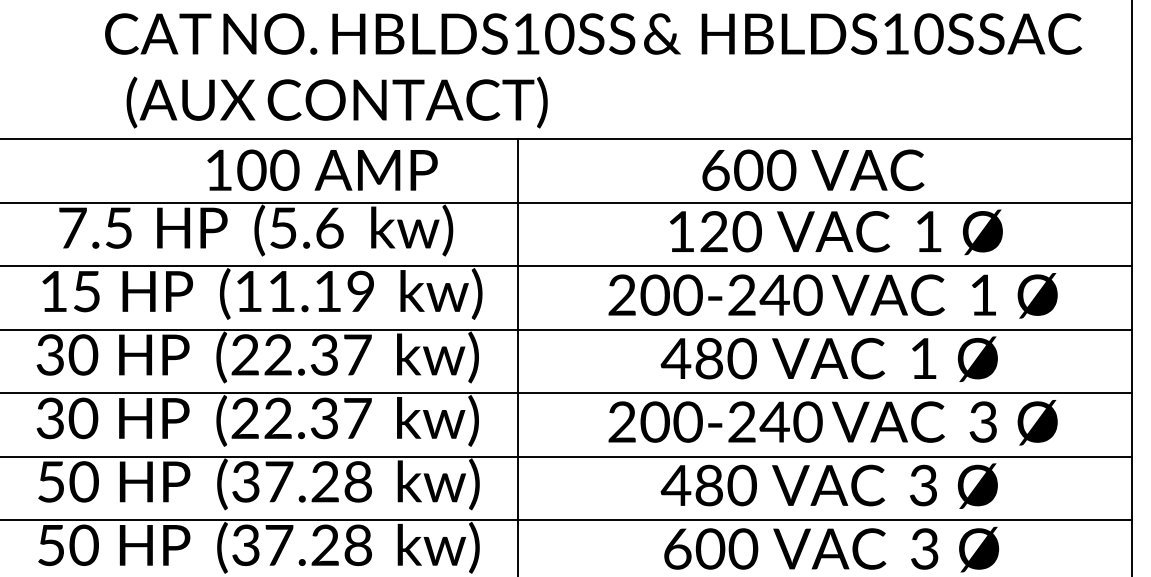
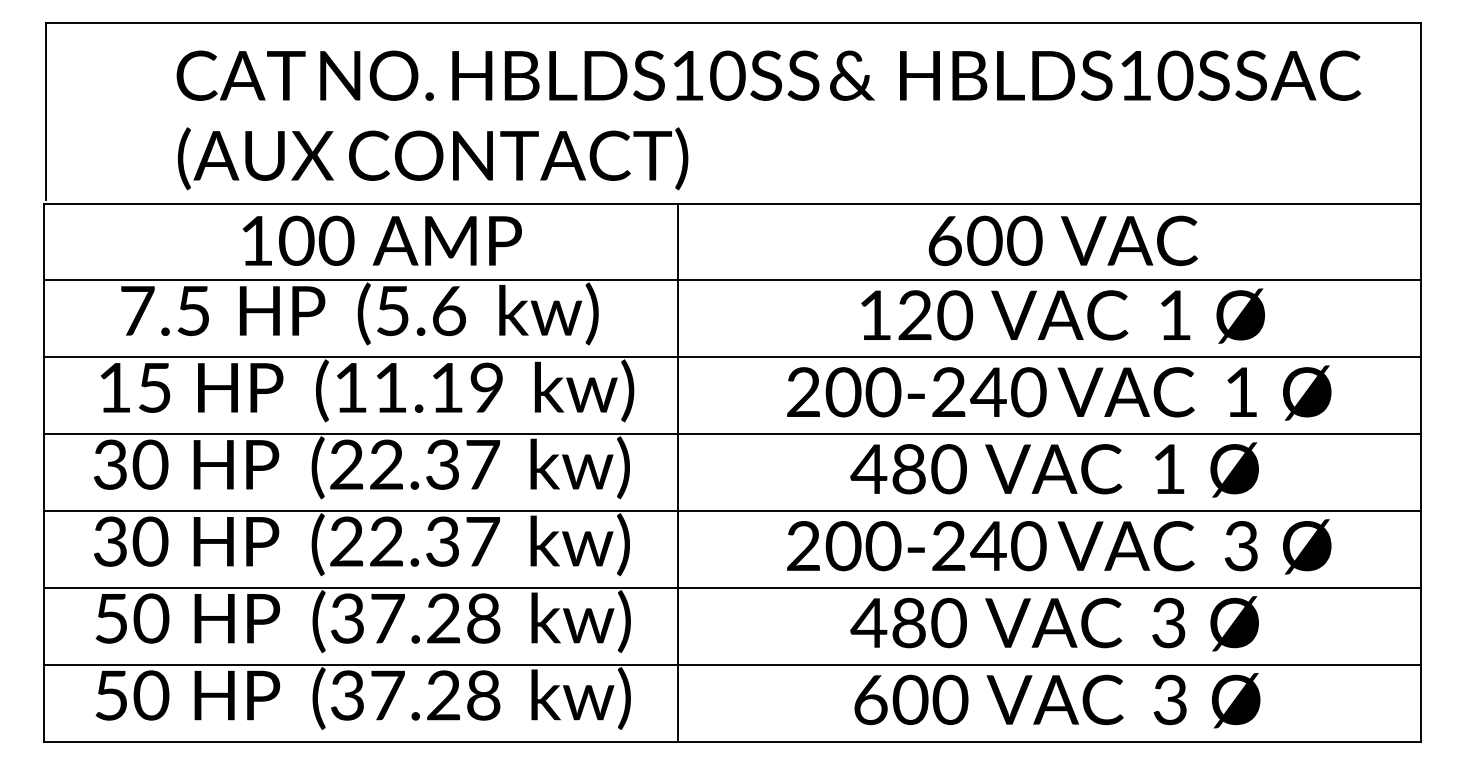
text: (337, 102) -> (433, 158), moved
text: (322, 169) -> (382, 240), moved
text: (812, 169) -> (1062, 240), moved

